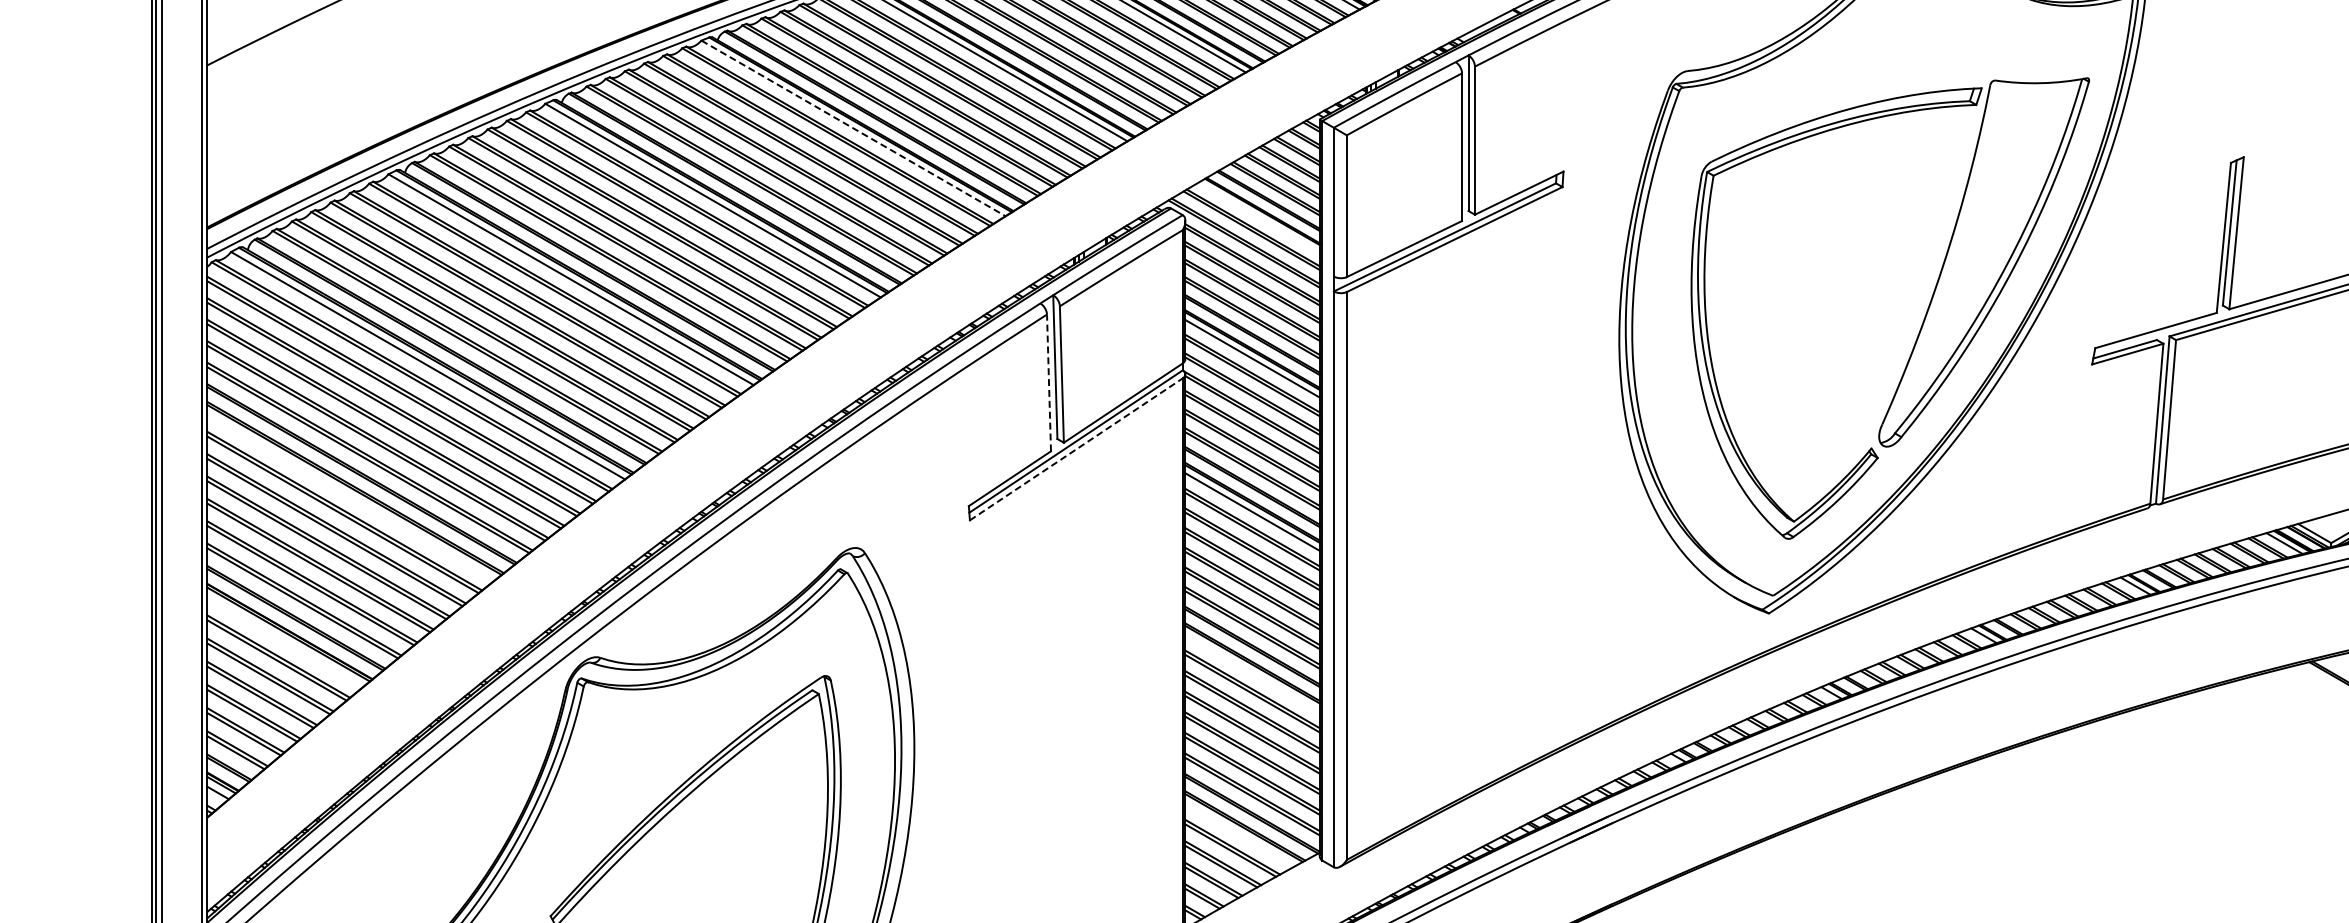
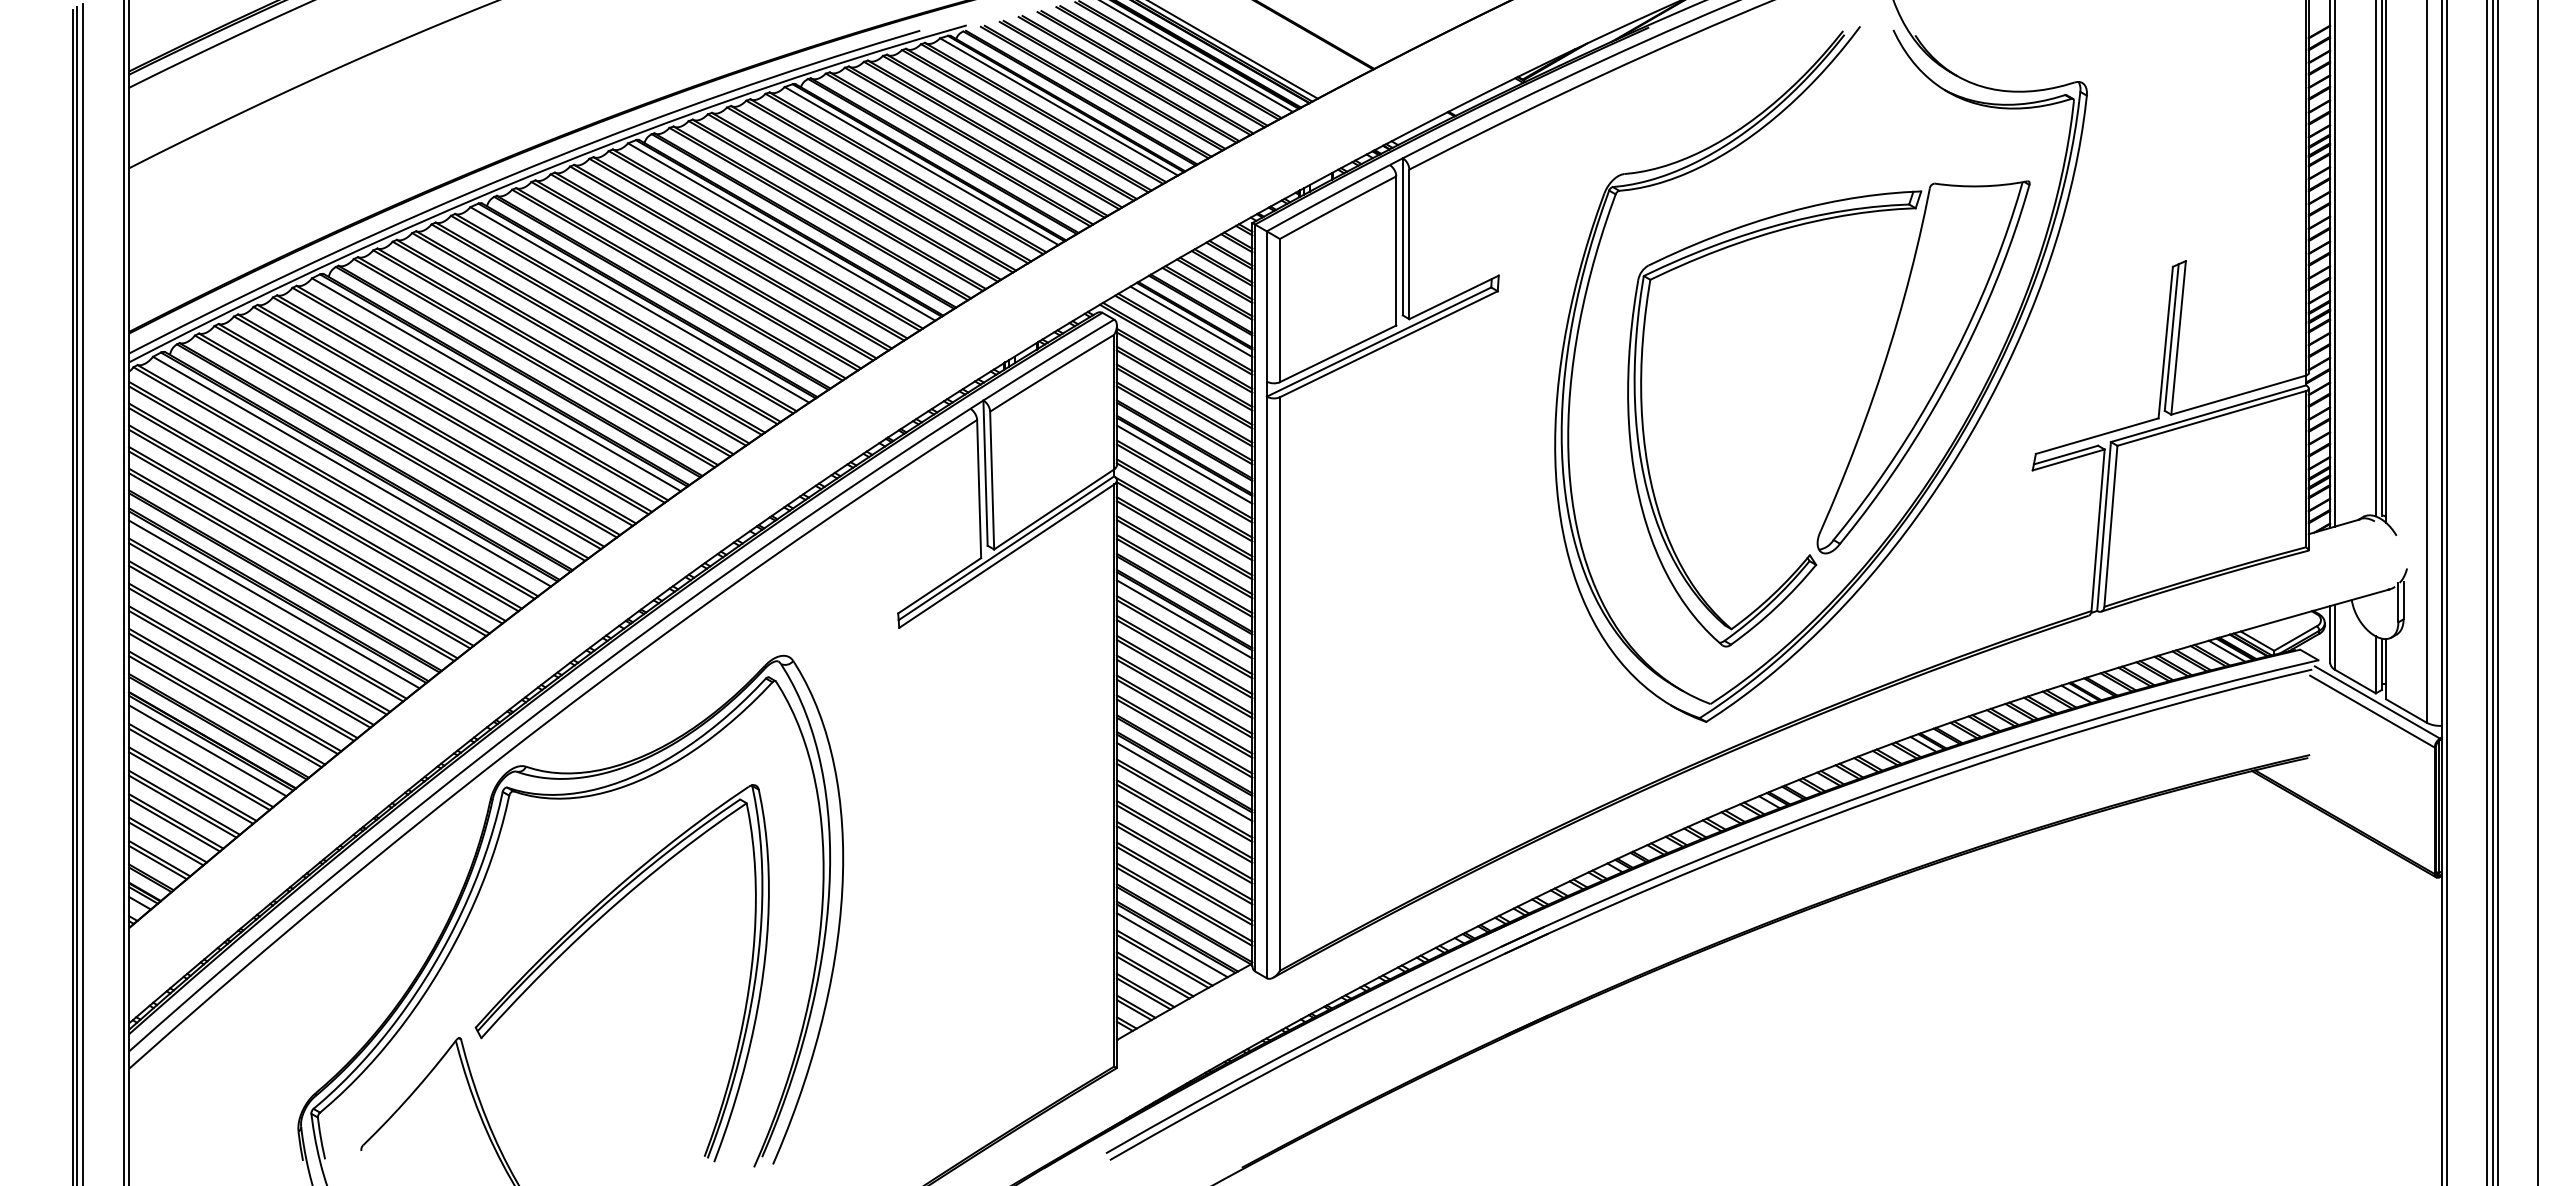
line: (854, 128) -> (782, 232), dashed -> solid
line: (1259, 217) -> (1191, 321), added
line: (1049, 382) -> (979, 488), dashed -> solid
line: (1077, 448) -> (1007, 555), dashed -> solid
line: (351, 497) -> (274, 604), added
line: (285, 641) -> (207, 750), added
line: (1252, 673) -> (1184, 782), added
line: (1239, 834) -> (1171, 945), added

